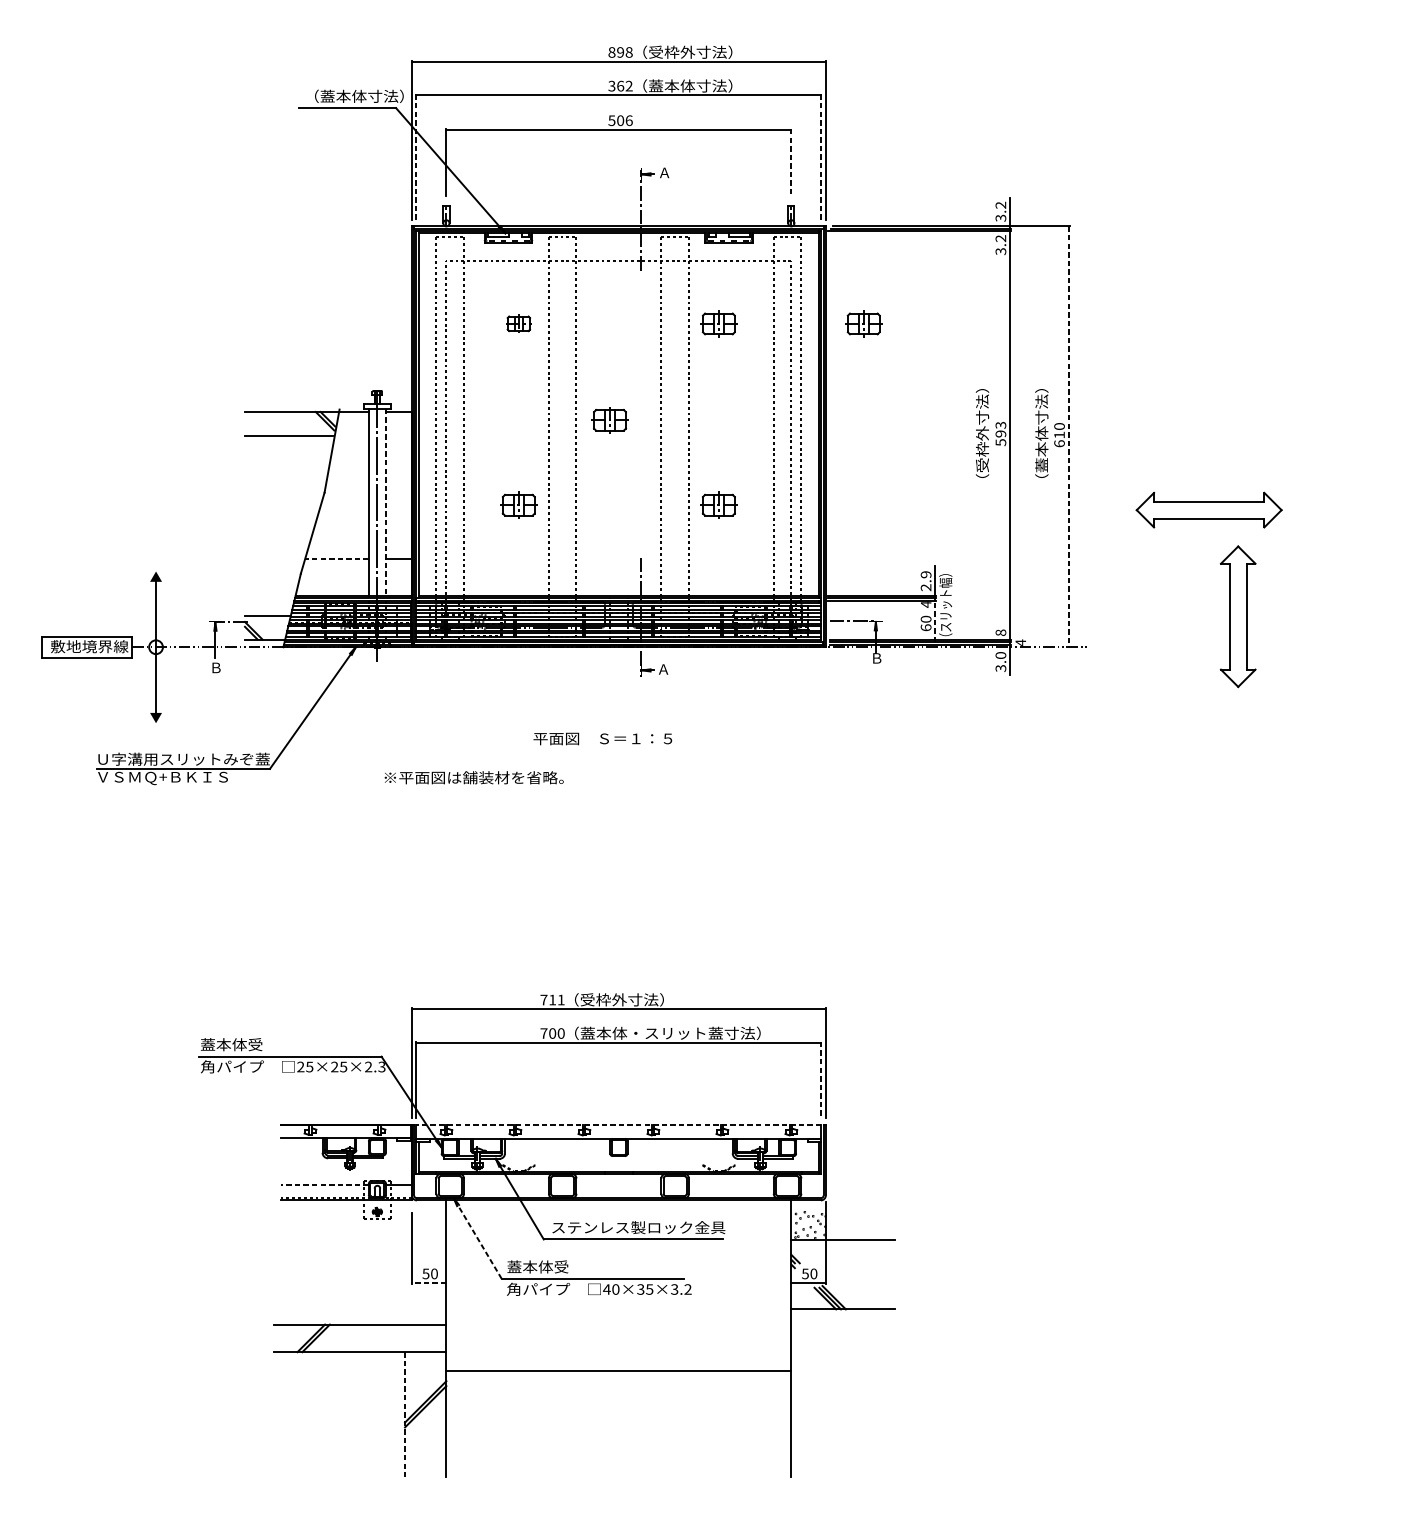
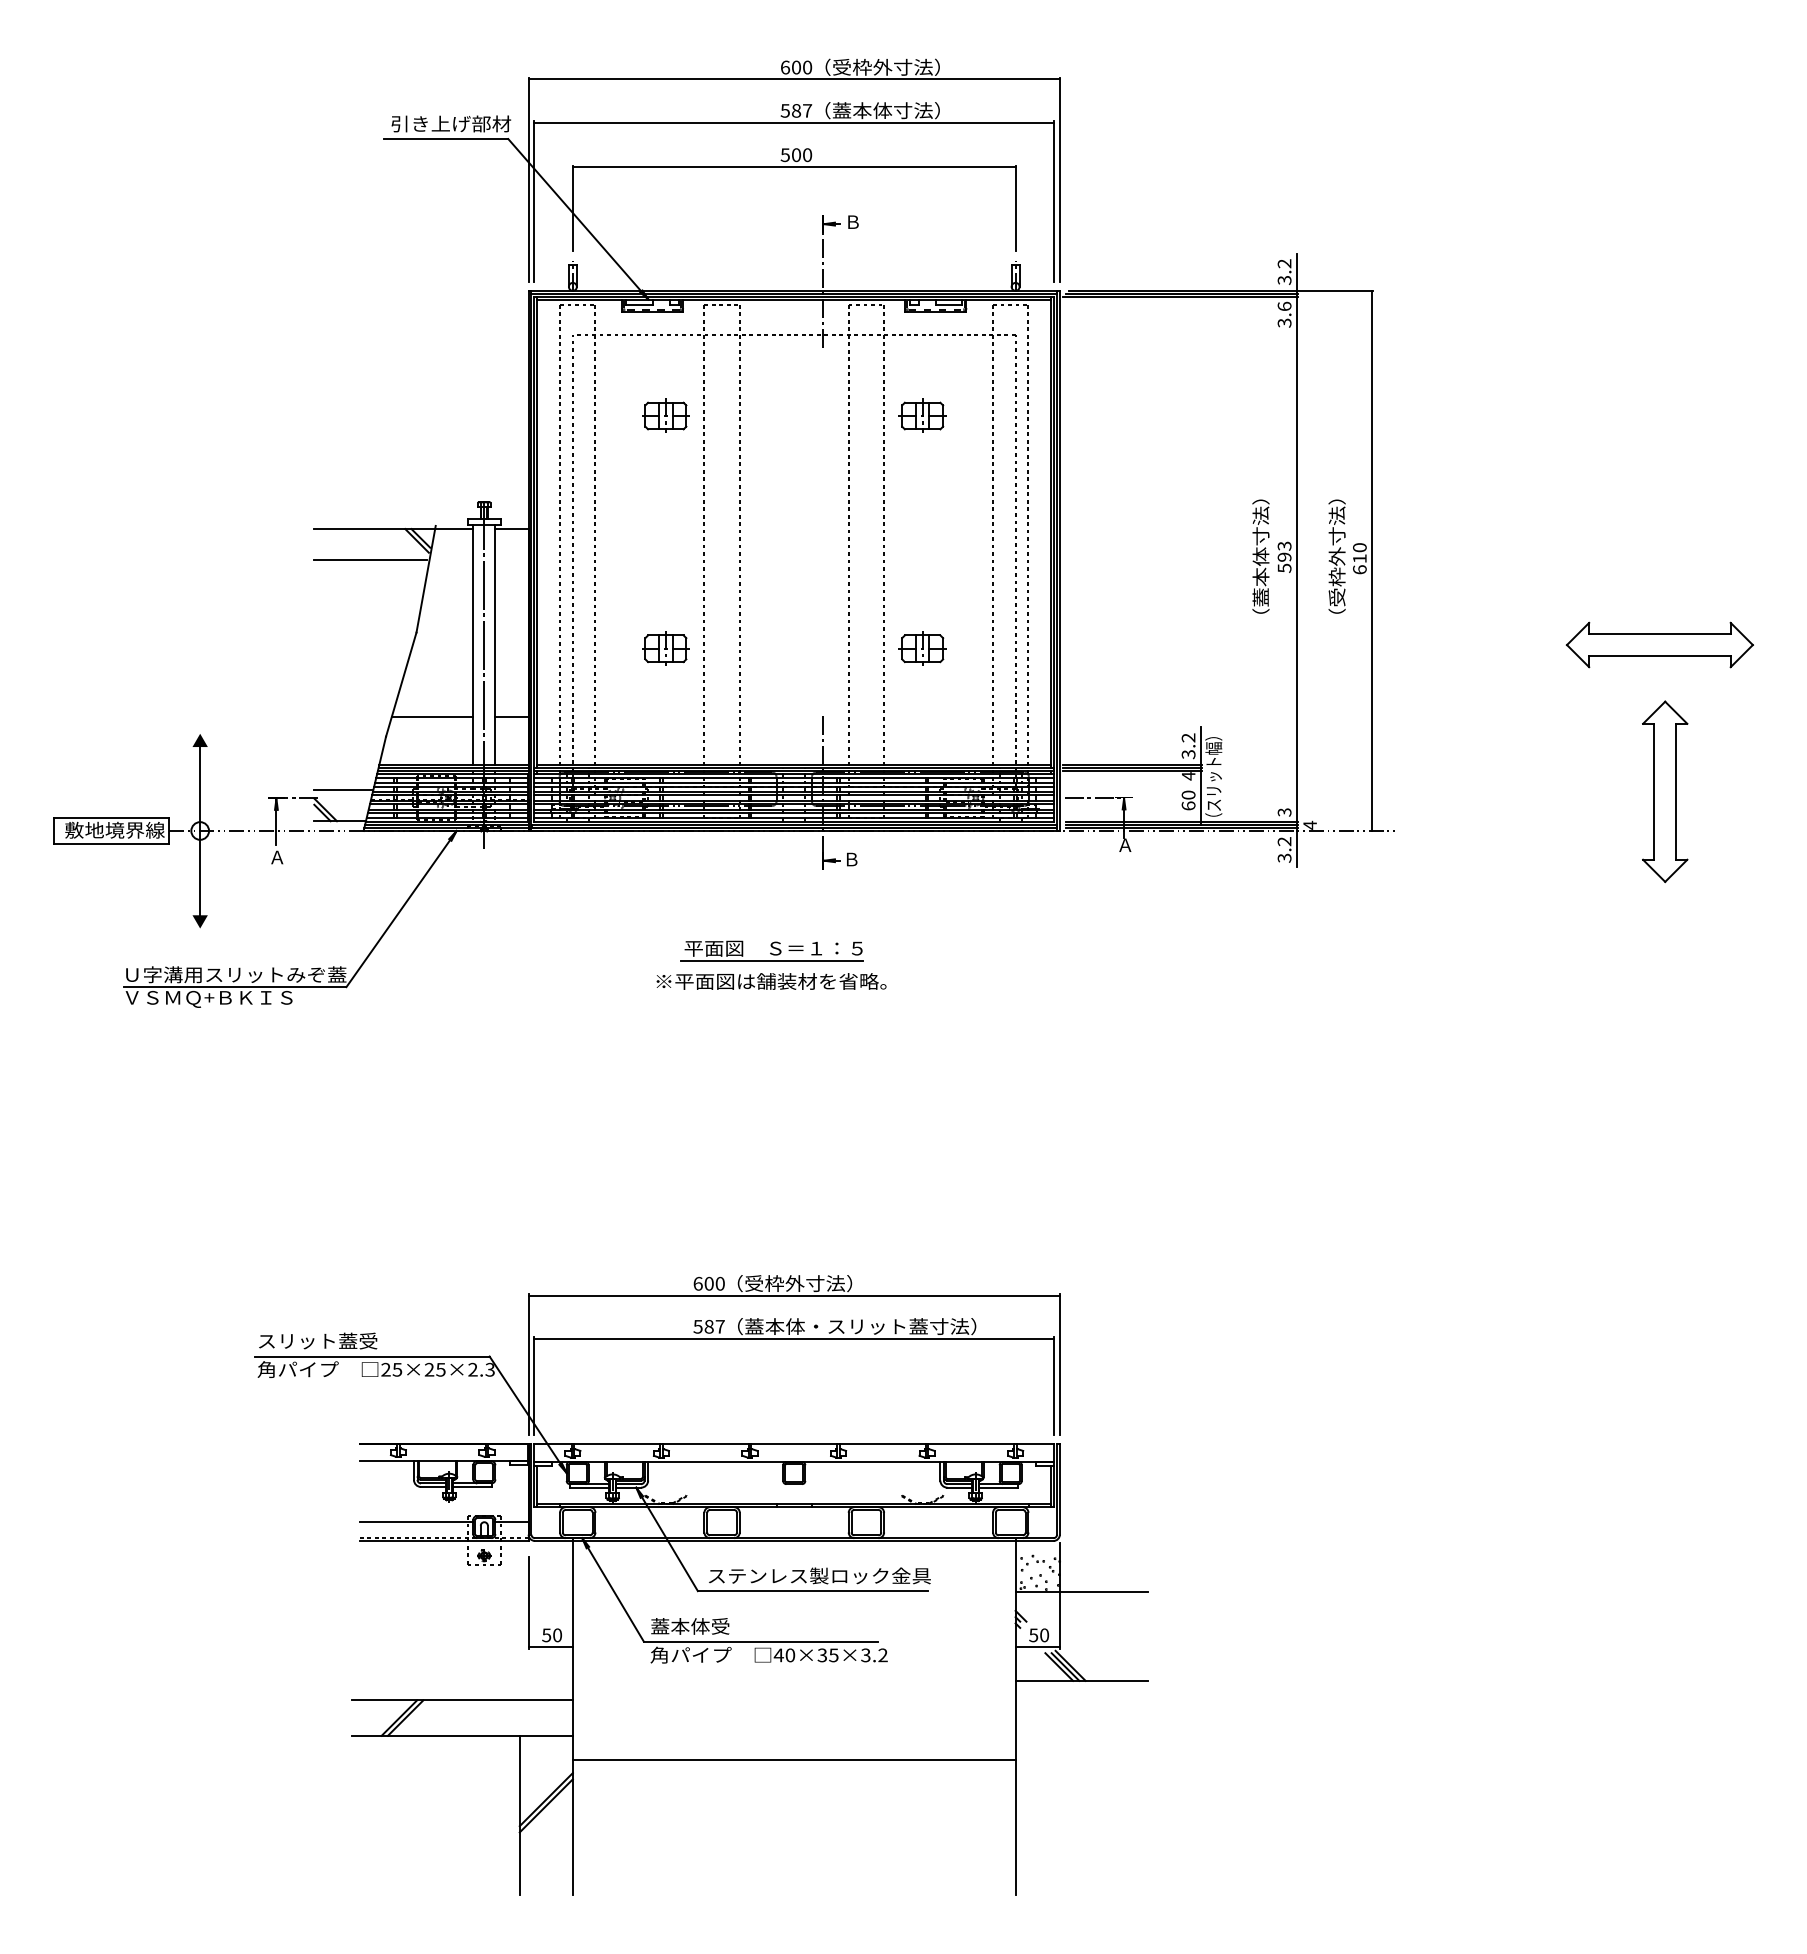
text: (620, 52) -> (796, 67), 898 -> 600
text: (620, 85) -> (796, 110), 362 -> 587
text: (354, 96) -> (454, 123), （蓋本体寸法） -> 引き上げ部材
text: (629, 120) -> (807, 154), 506 -> 500
line: (416, 157) -> (534, 202), dashed -> solid
line: (821, 157) -> (1054, 202), dashed -> solid
line: (791, 162) -> (1015, 208), dashed -> solid
text: (664, 172) -> (852, 221), Ａ -> Ｂ
text: (1000, 238) -> (1284, 306), 3.2 -> 3.6
part: (518, 323) -> (665, 415), size x1.43
part: (863, 323) -> (1108, 415), removed
part: (609, 420) -> (782, 539), removed
line: (1068, 437) -> (1371, 561), dashed -> solid
text: (982, 448) -> (1260, 576), （受枠外寸法） -> （蓋本体寸法）
text: (1041, 448) -> (1336, 576), （蓋本体寸法） -> （受枠外寸法）
line: (386, 502) -> (495, 645), dashed -> solid
part: (1208, 509) -> (1659, 644), moved
line: (337, 558) -> (432, 717), dashed -> solid
text: (926, 581) -> (1188, 746), 2.9 -> 3.2
part: (1238, 616) -> (1665, 791), moved
line: (935, 621) -> (1200, 798), dashed -> solid
text: (1000, 632) -> (1284, 812), 8 -> 3
text: (1000, 655) -> (1284, 841), 3.0 -> 3.2
text: (876, 657) -> (1125, 844), Ｂ -> Ａ
text: (216, 667) -> (277, 857), Ｂ -> Ａ
text: (663, 669) -> (851, 859), Ａ -> Ｂ
line: (601, 748) -> (772, 960), added
text: (474, 777) -> (771, 981), moved
text: (552, 999) -> (708, 1283), 711 -> 600
text: (552, 1033) -> (708, 1326), 700 -> 587
text: (247, 1044) -> (317, 1340), 蓋本体受 -> スリット蓋受
line: (821, 1080) -> (1054, 1386), dashed -> solid
line: (619, 1125) -> (794, 1444), dashed -> solid
line: (324, 1185) -> (416, 1521), dashed -> solid
line: (477, 1238) -> (612, 1589), dashed -> solid
line: (428, 1283) -> (550, 1647), dashed -> solid
line: (404, 1414) -> (519, 1815), dashed -> solid

